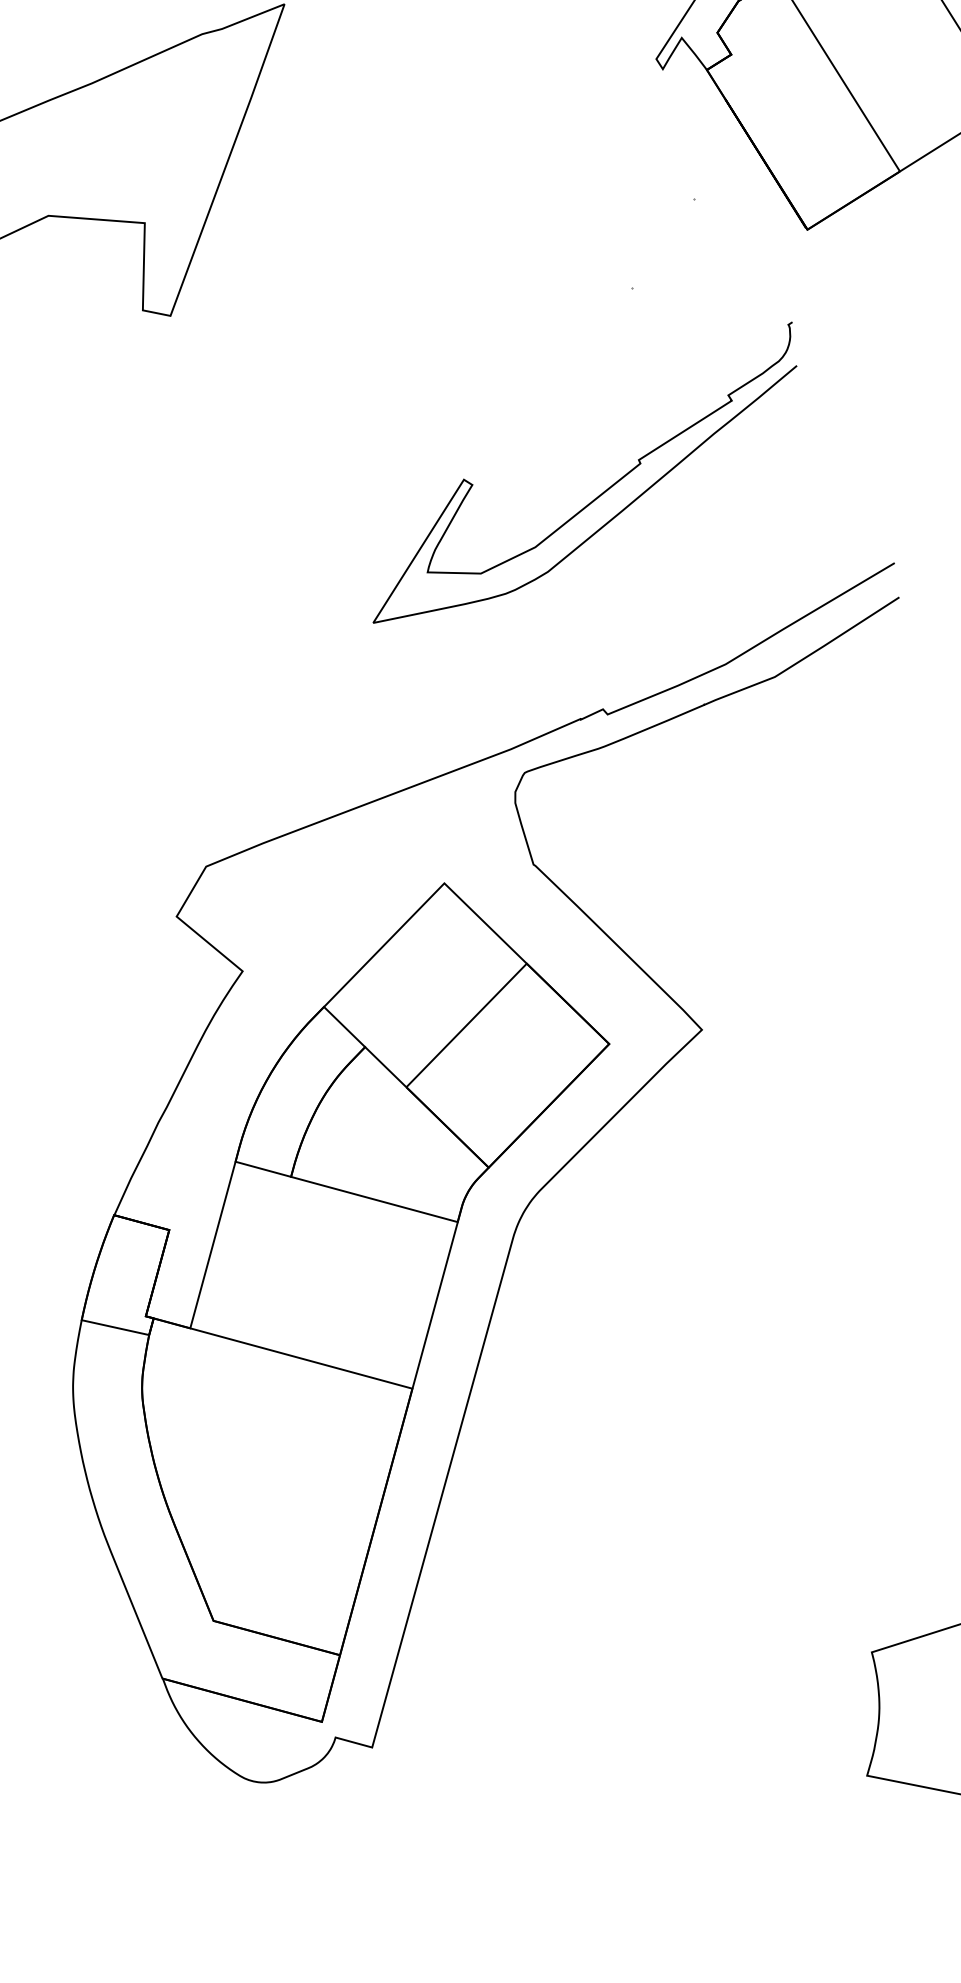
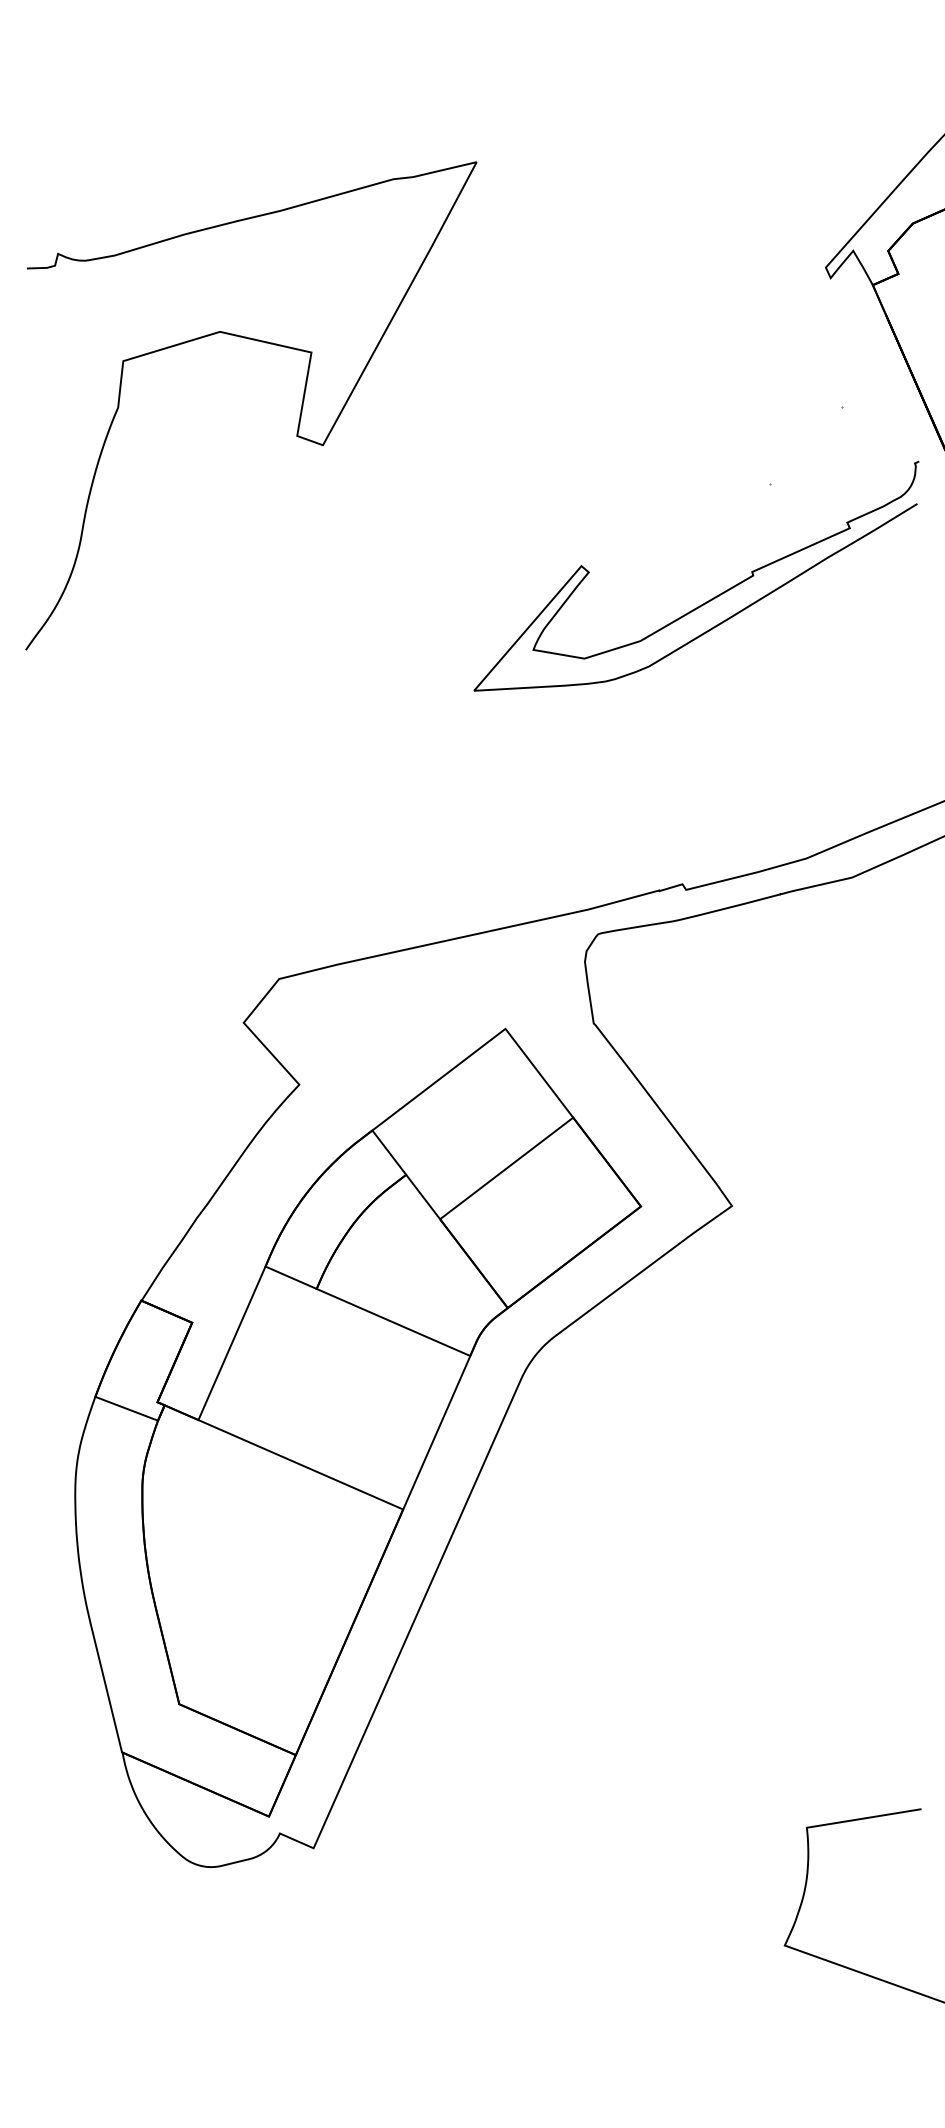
curve: (599, 494) -> (709, 599), moved

